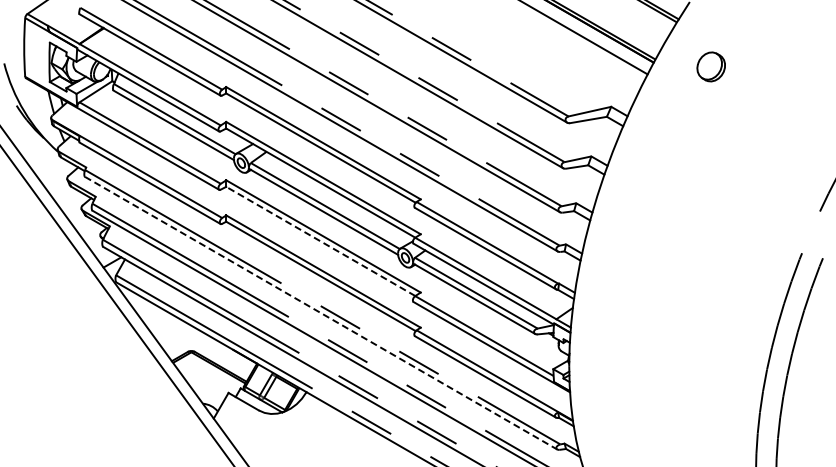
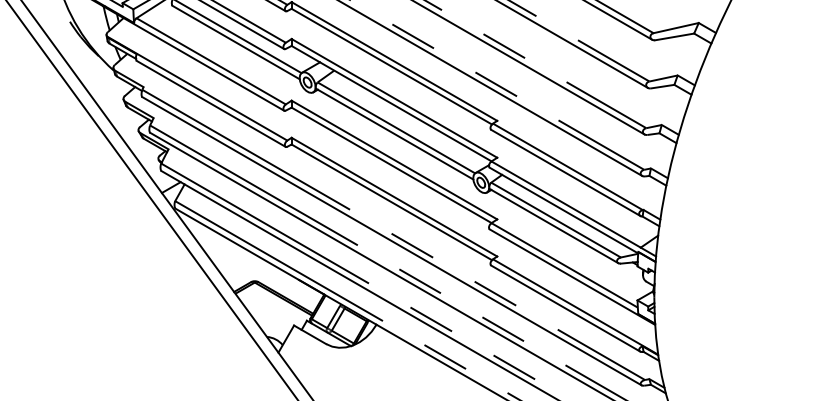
line: (320, 241) -> (391, 165), dashed -> solid
line: (321, 313) -> (392, 241), dashed -> solid

